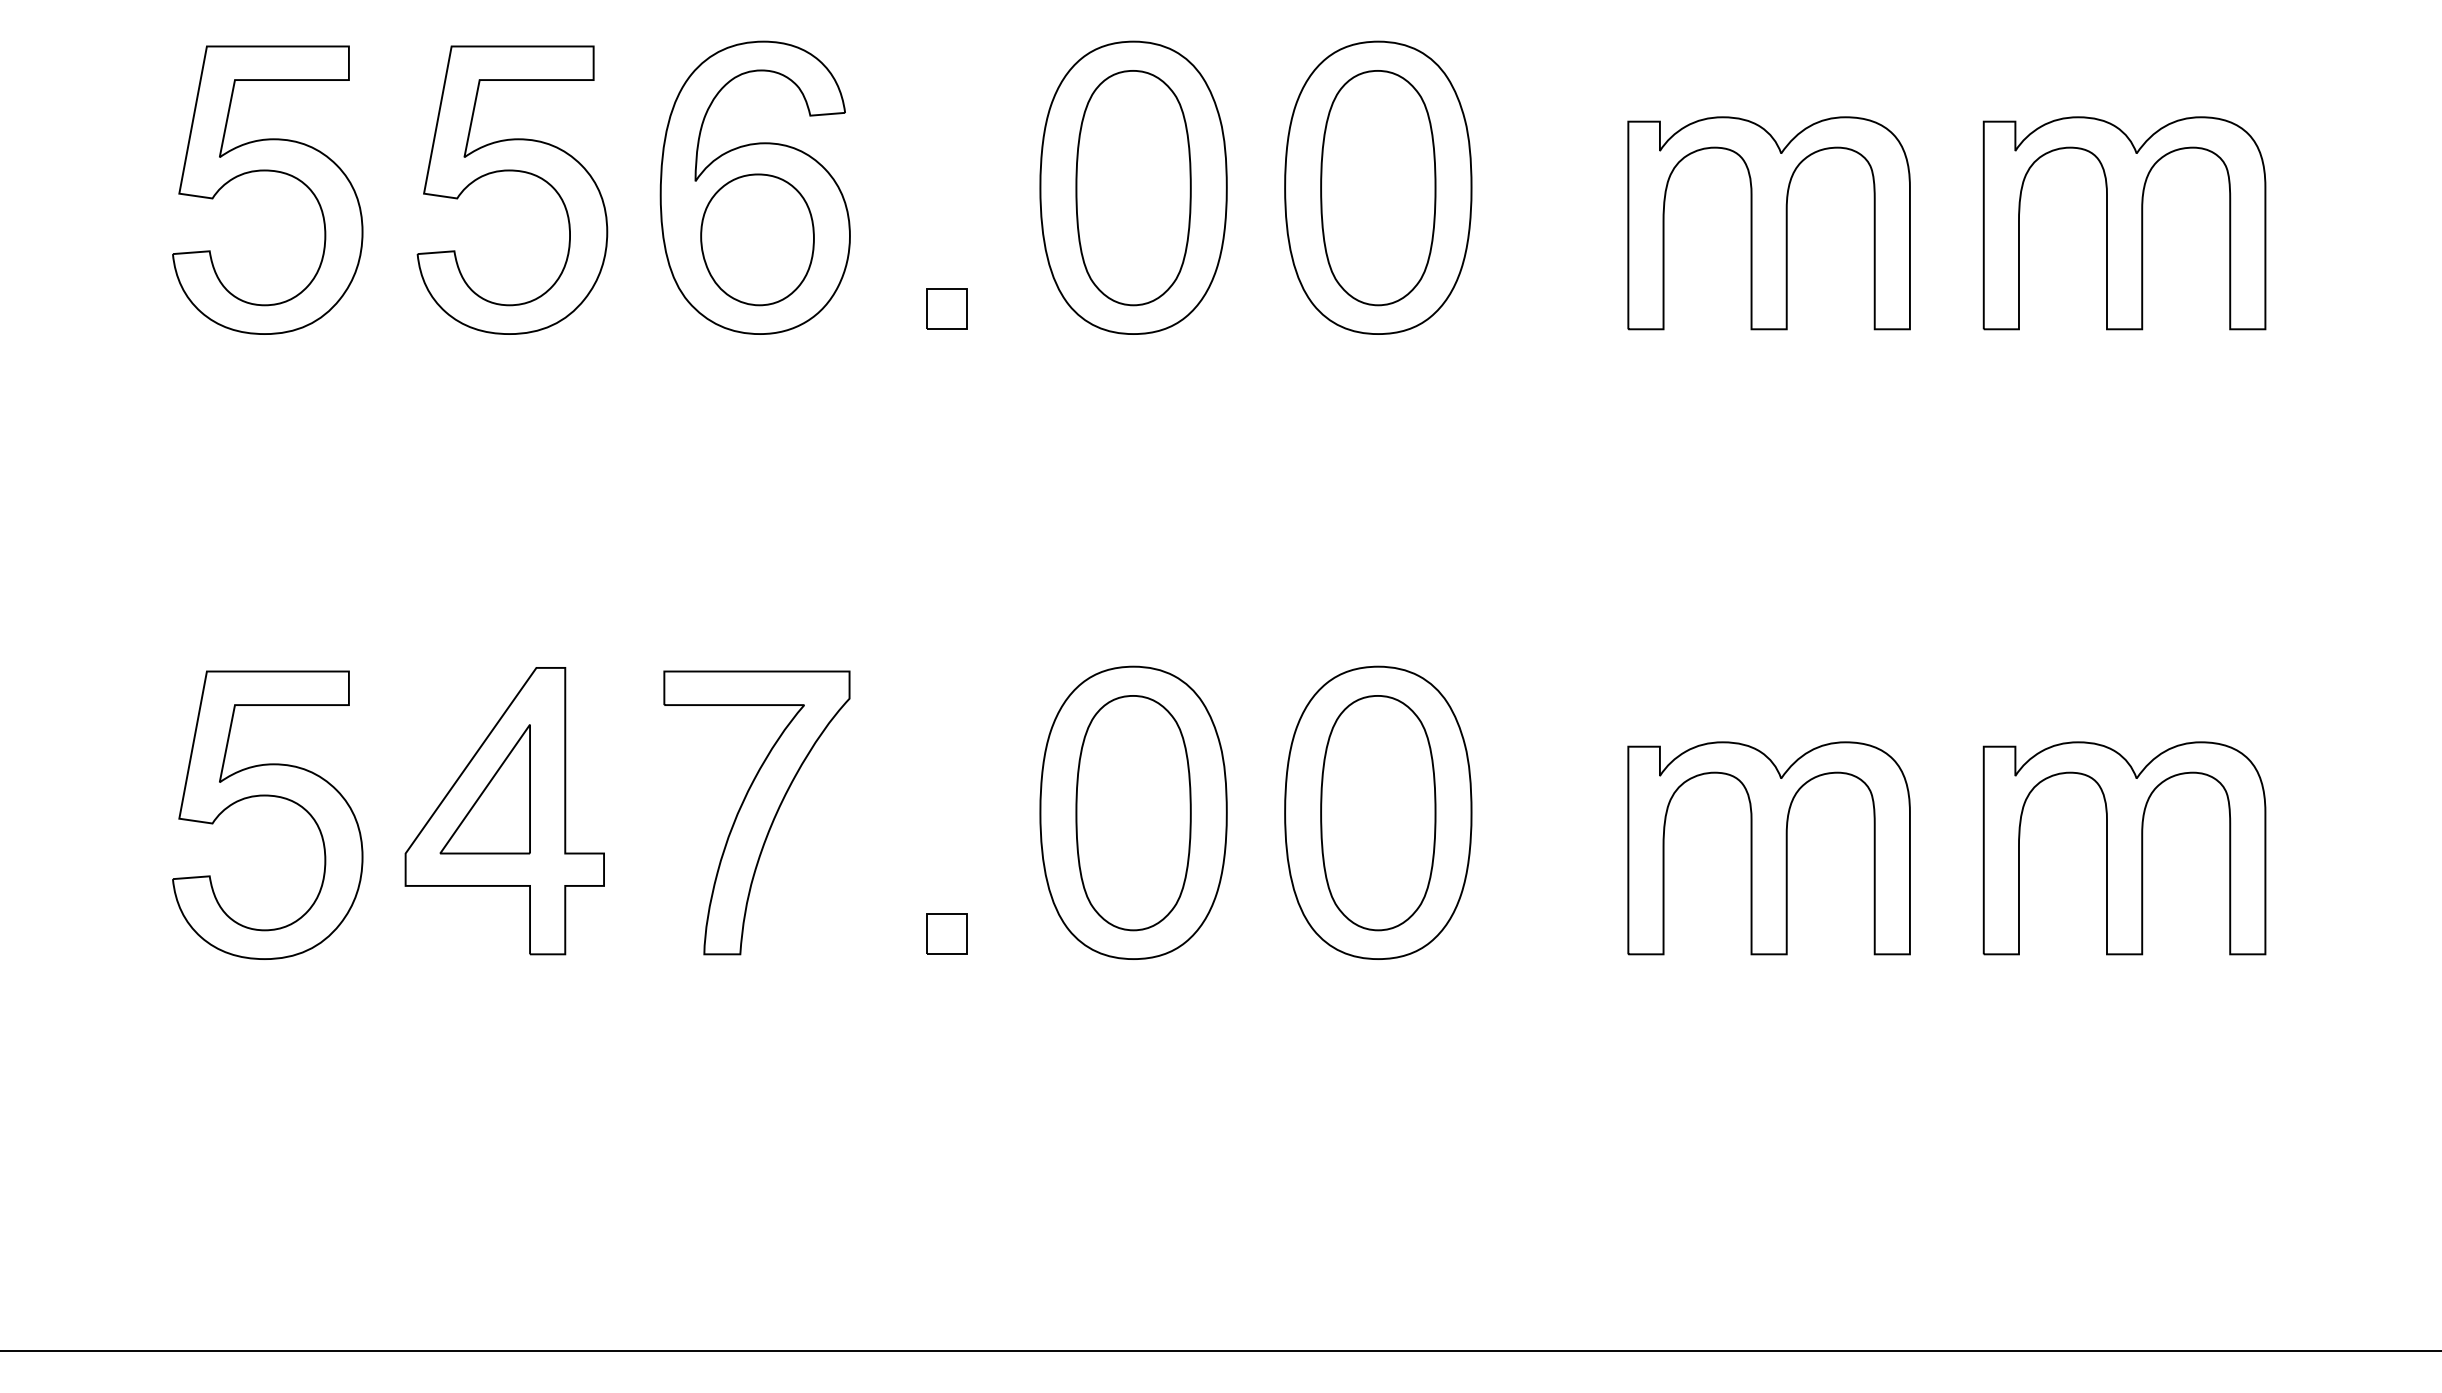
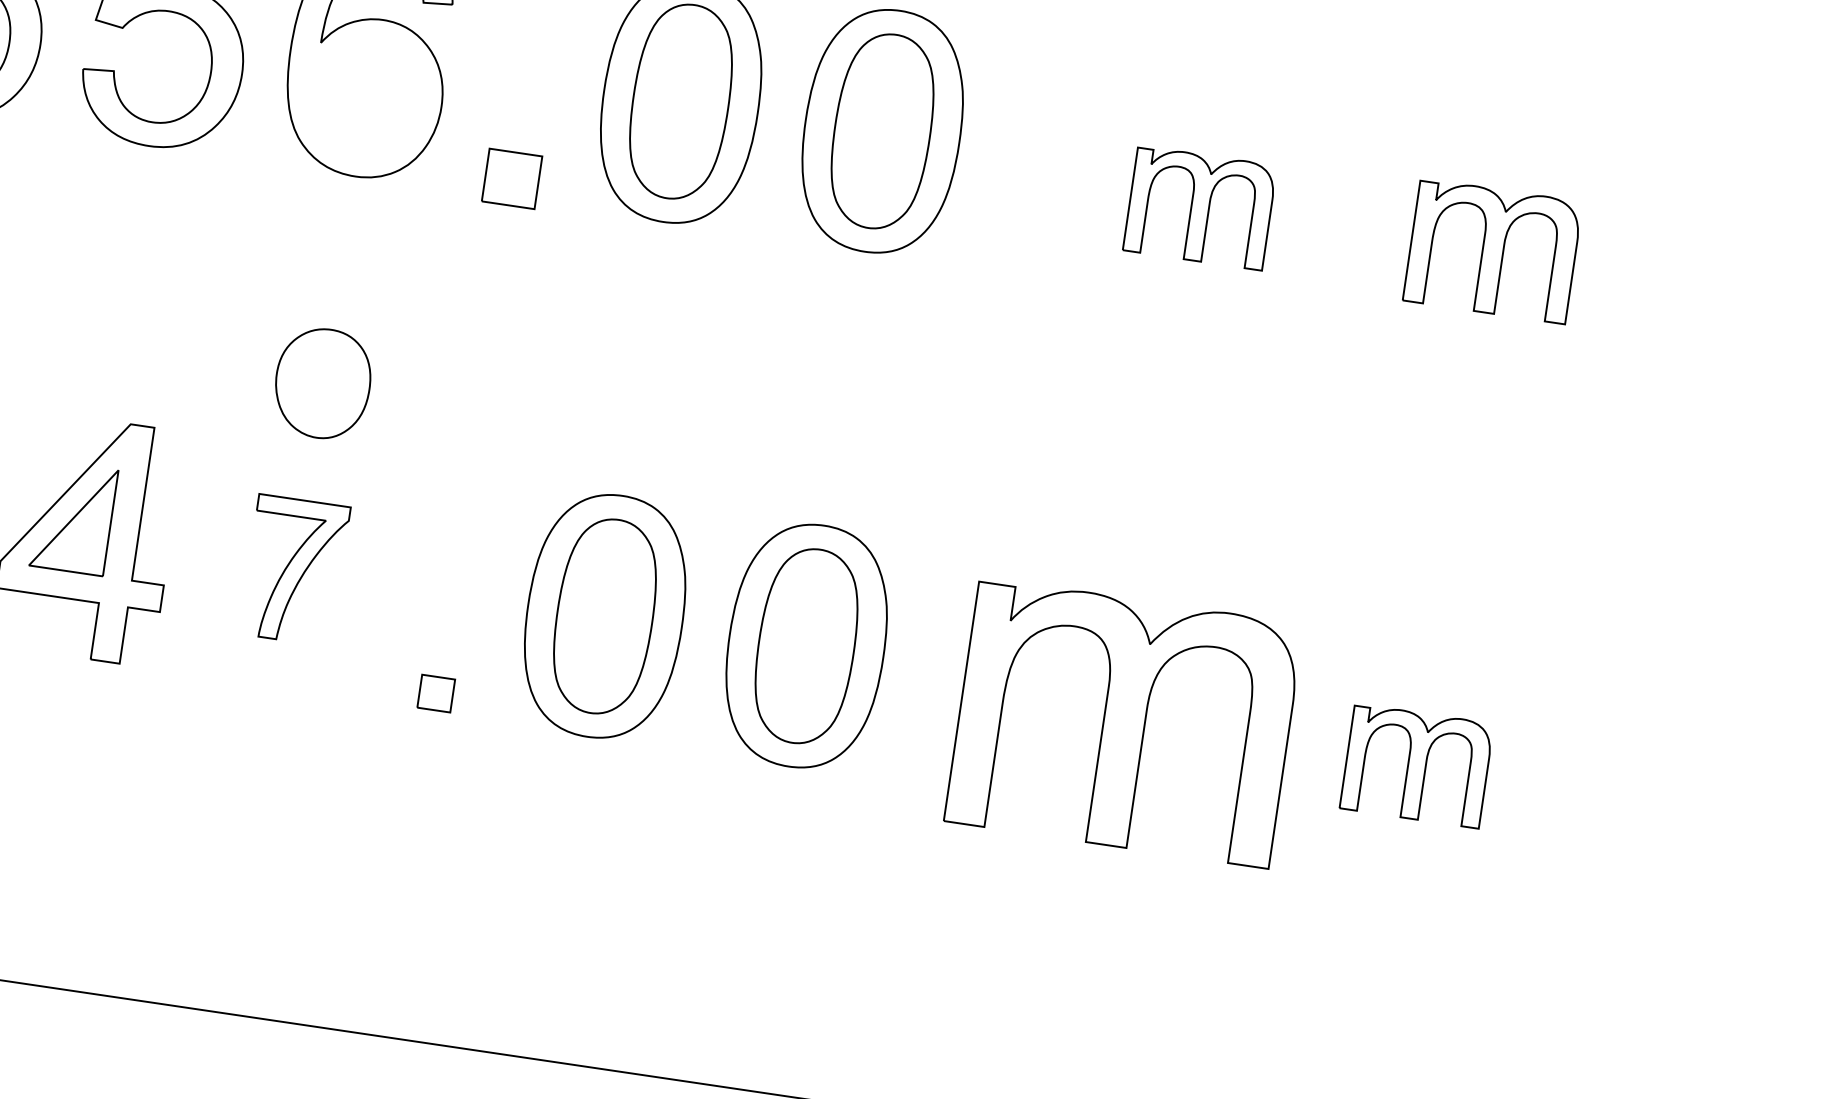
part: (1768, 223) -> (1199, 208), size x0.6
part: (2124, 223) -> (1492, 251), size x0.7
part: (757, 239) -> (322, 383), moved
part: (946, 308) -> (512, 178), size x1.6
part: (756, 812) -> (294, 570), size x0.6
part: (1768, 848) -> (1123, 722), size x1.4
part: (2124, 848) -> (1416, 766), size x0.6

